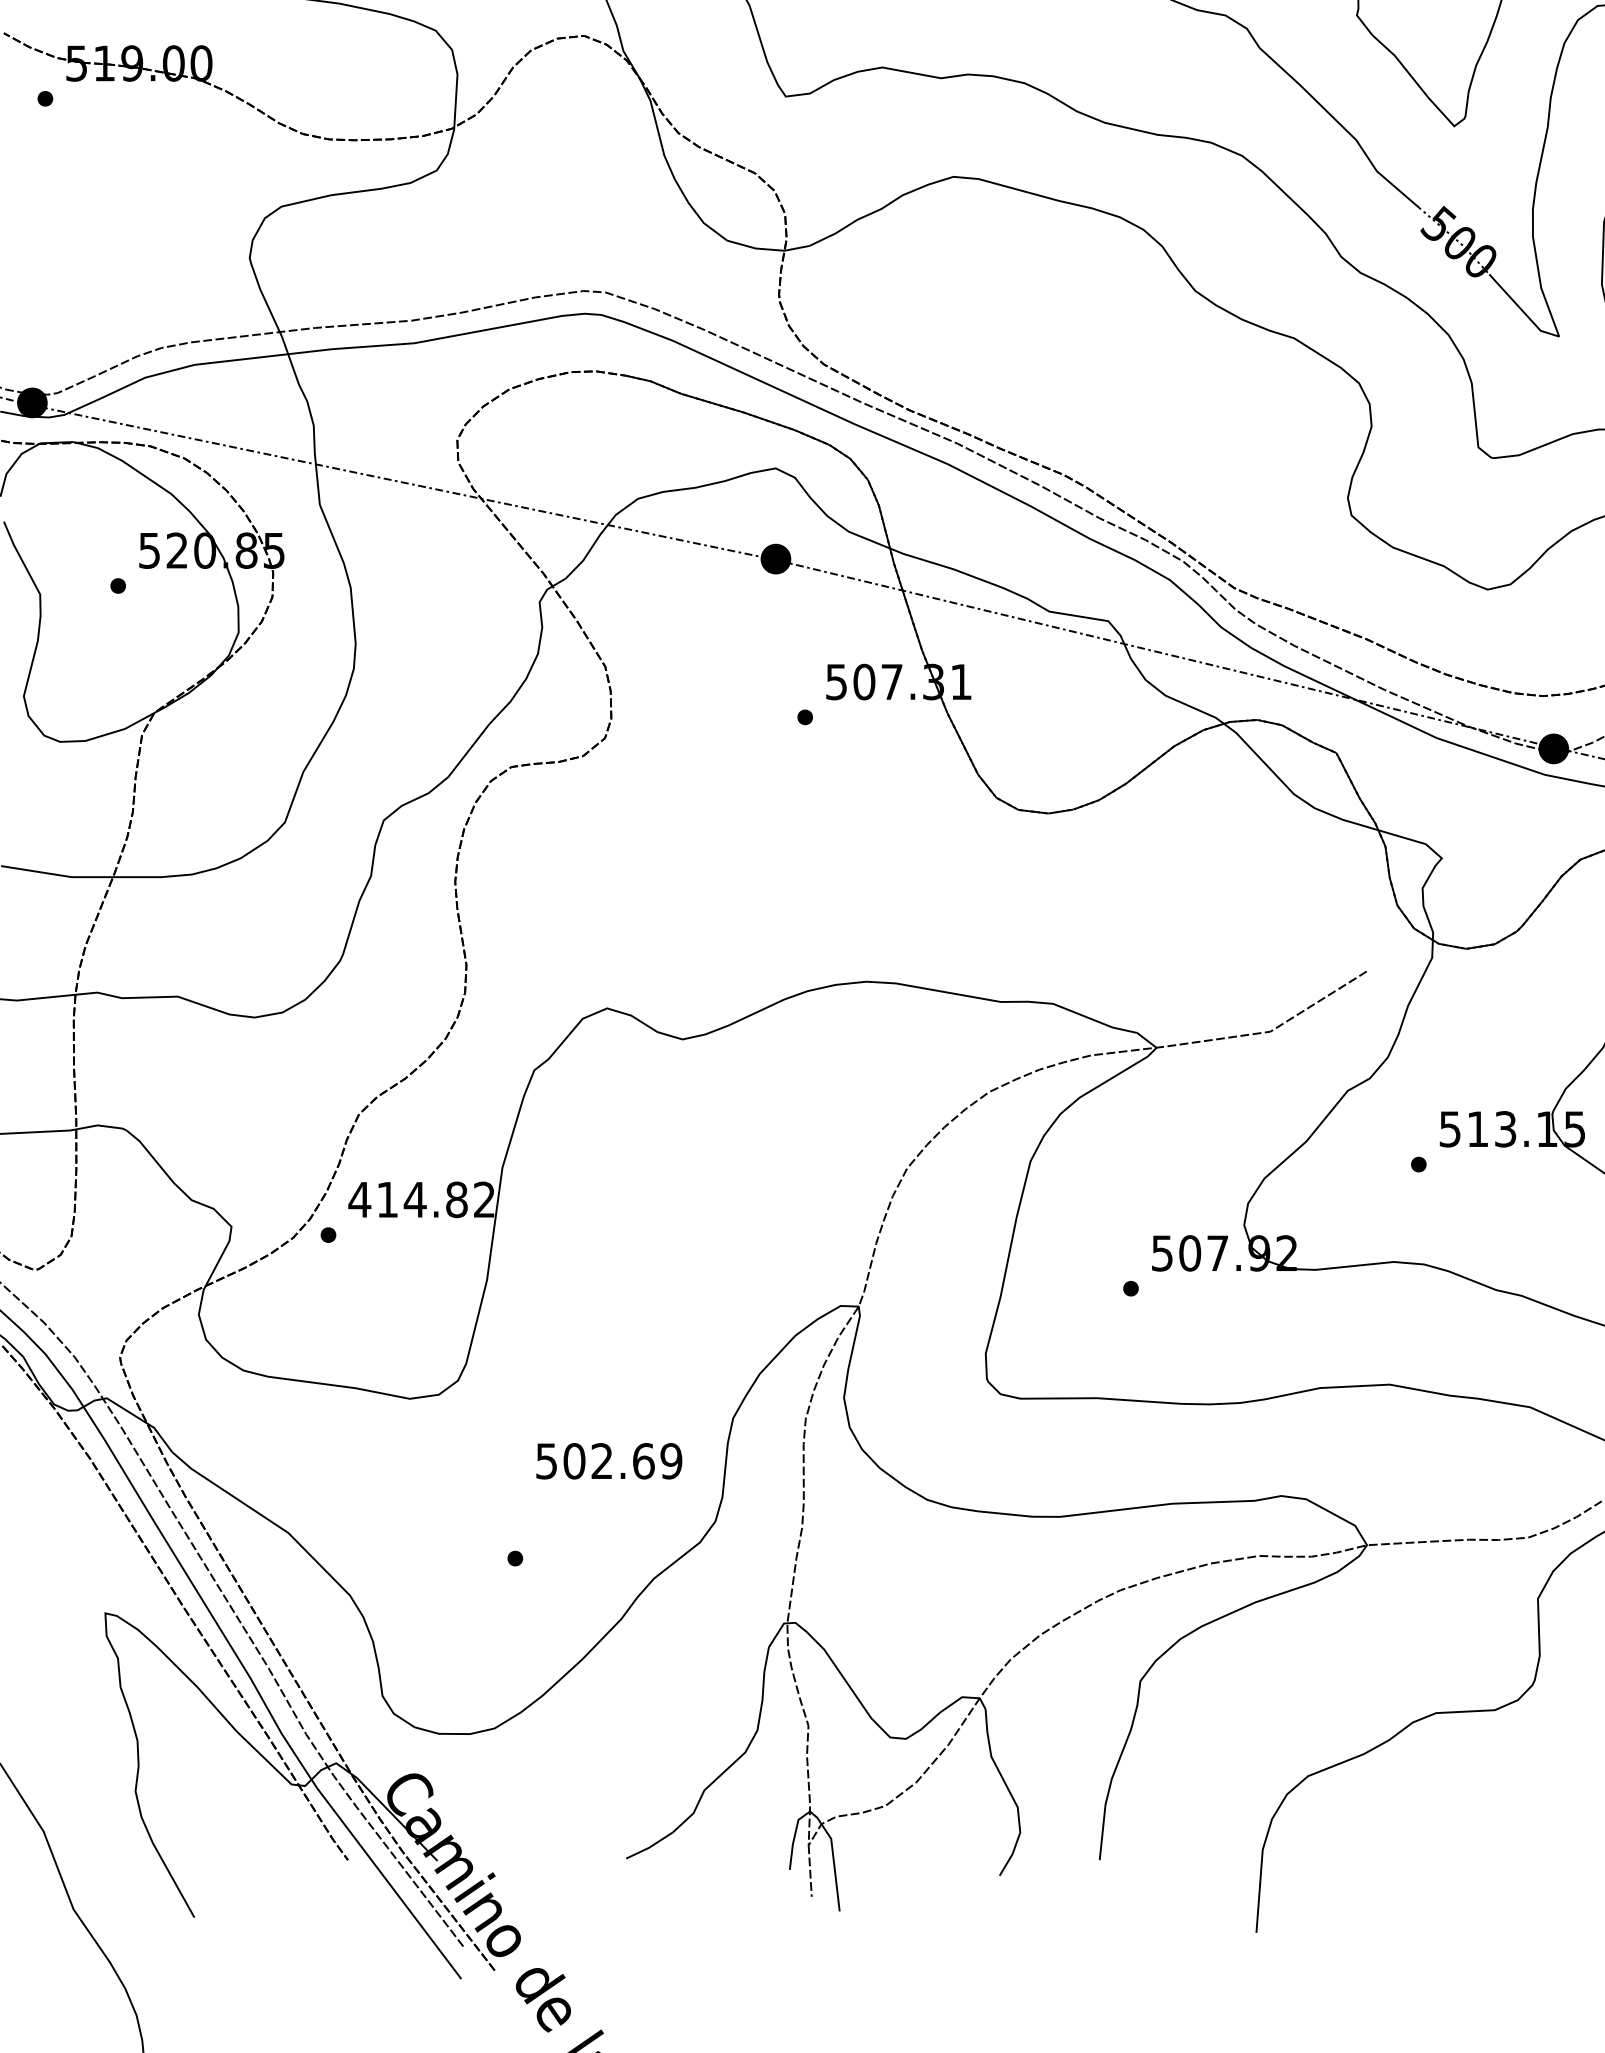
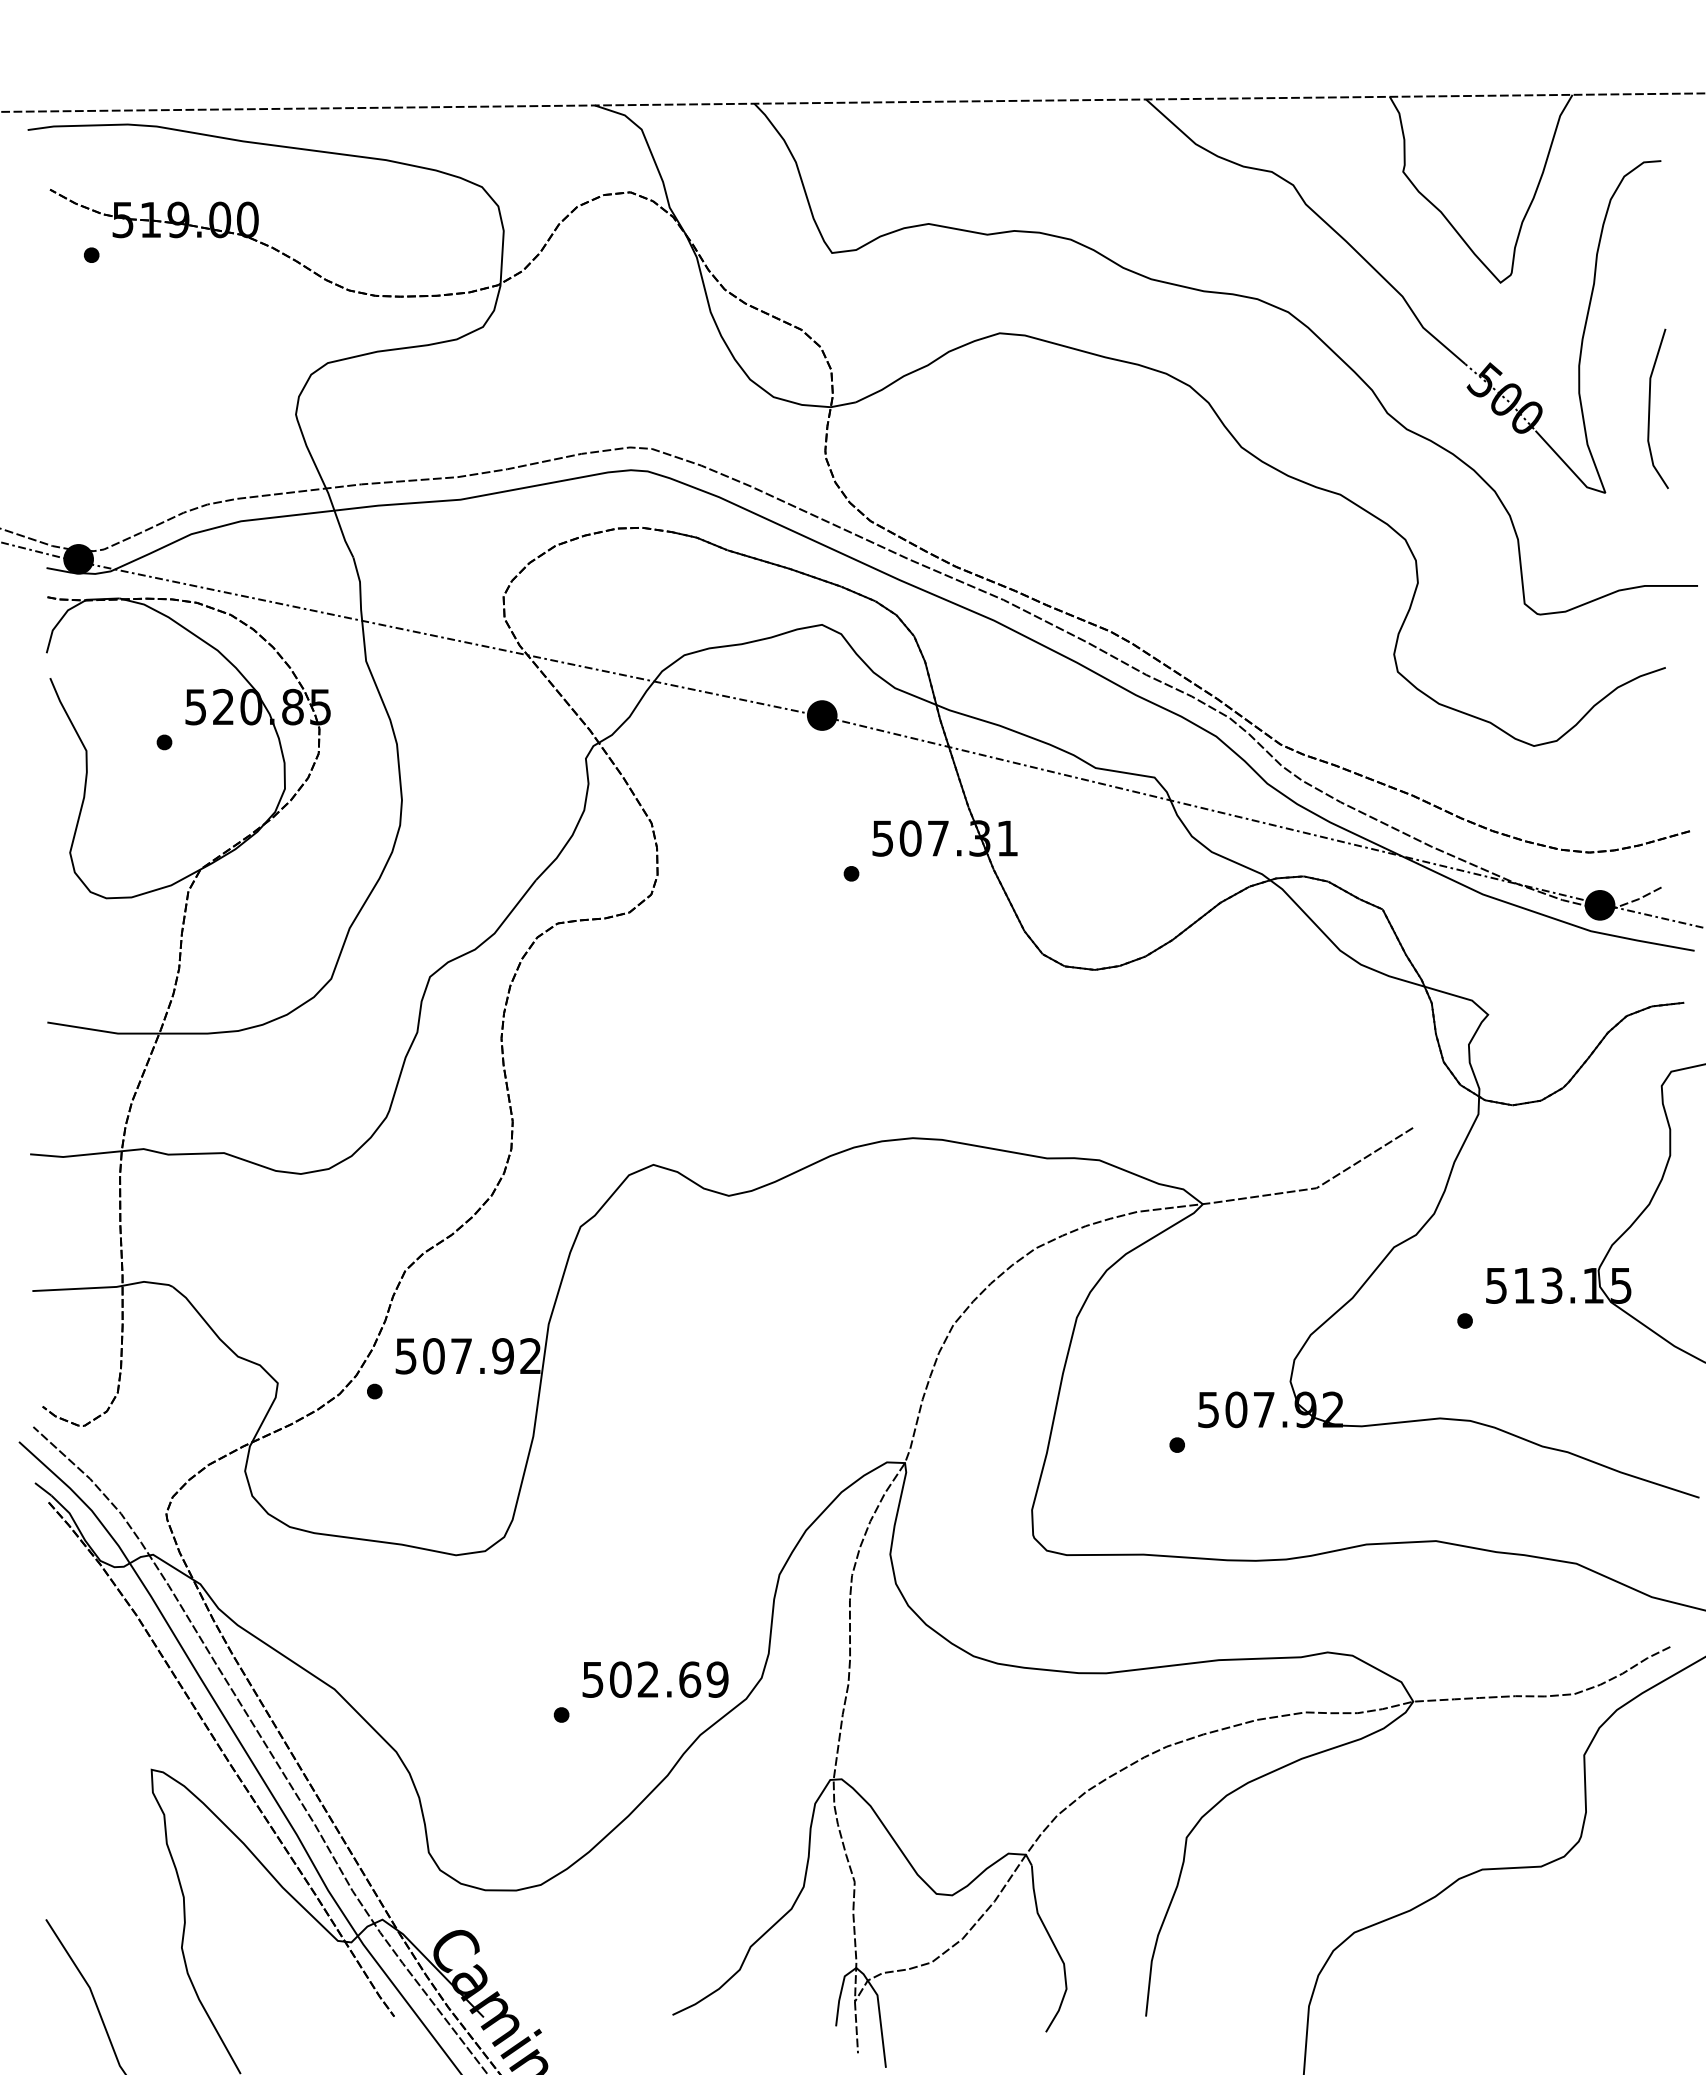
text: (408, 1200) -> (454, 1356), 414.82 -> 507.92
text: (609, 1461) -> (655, 1679), moved

